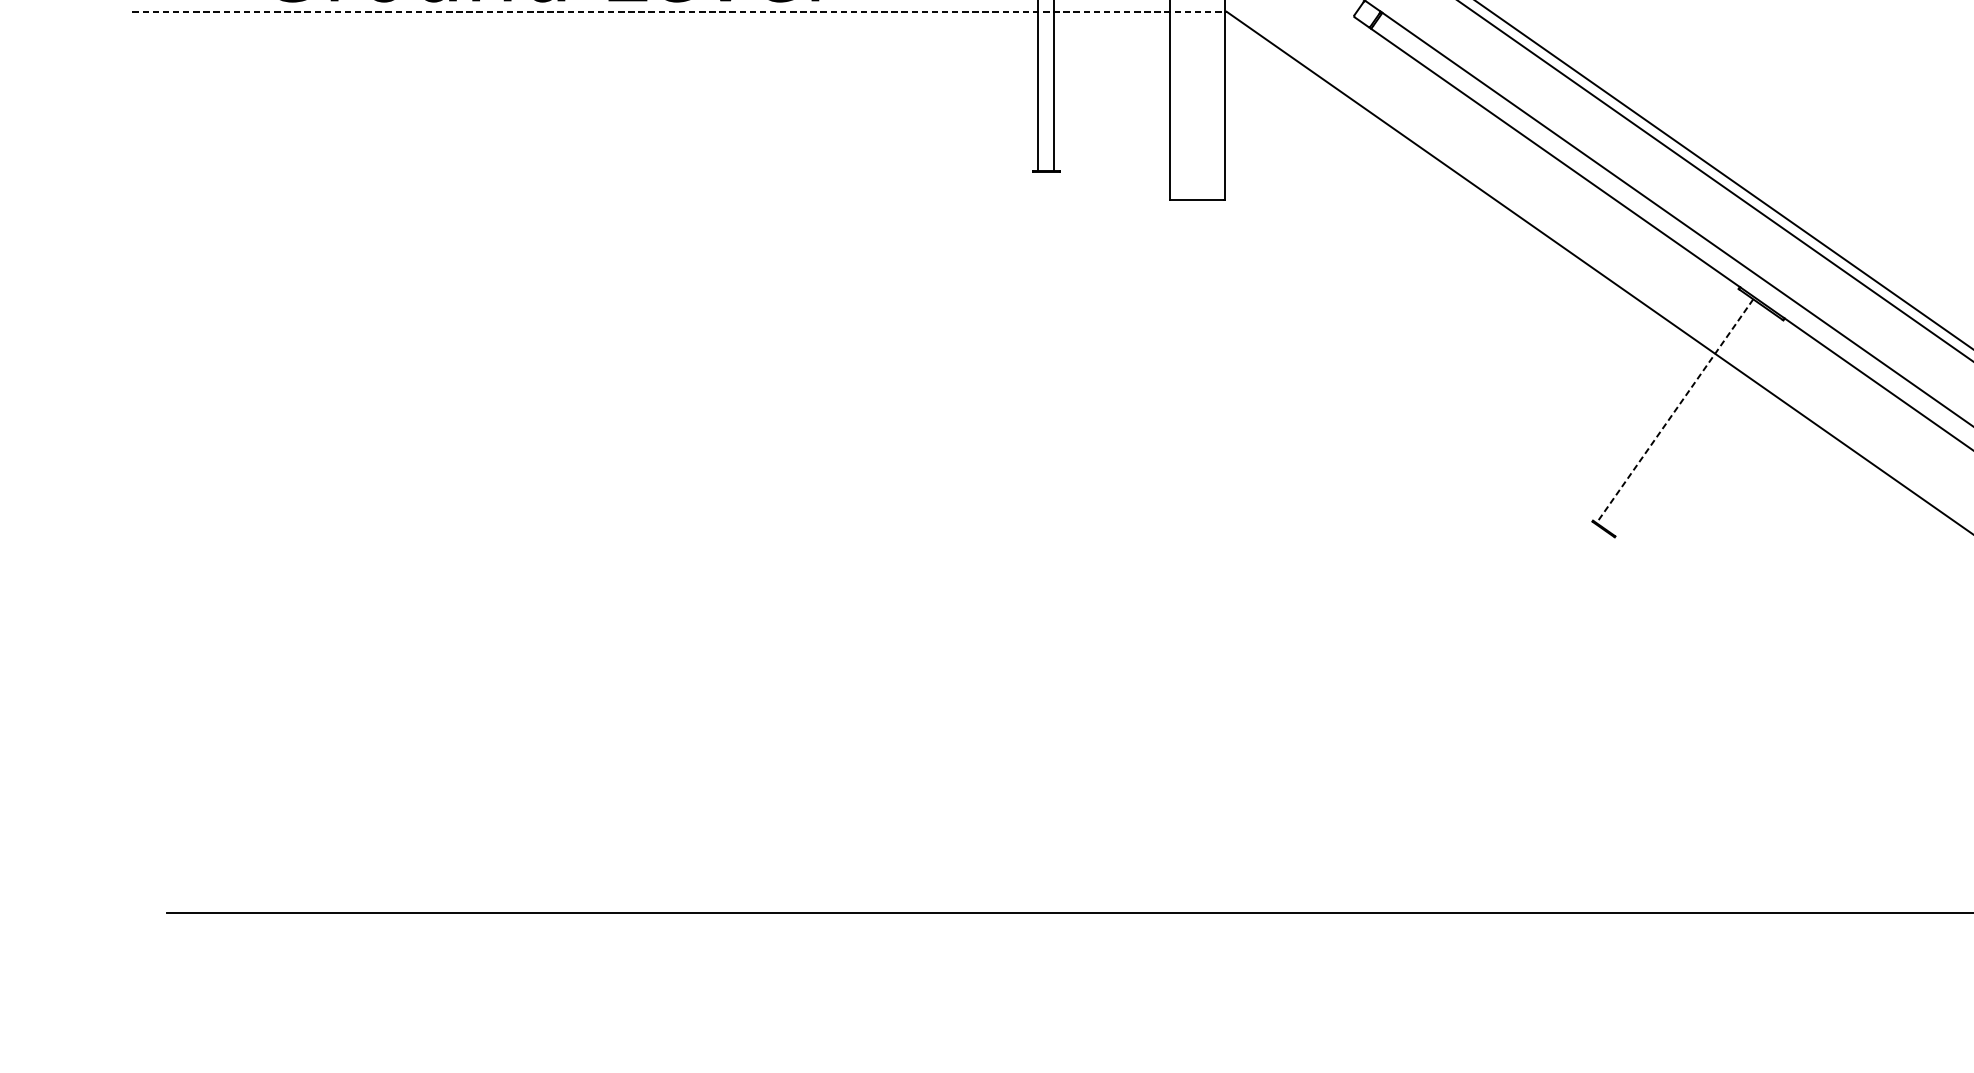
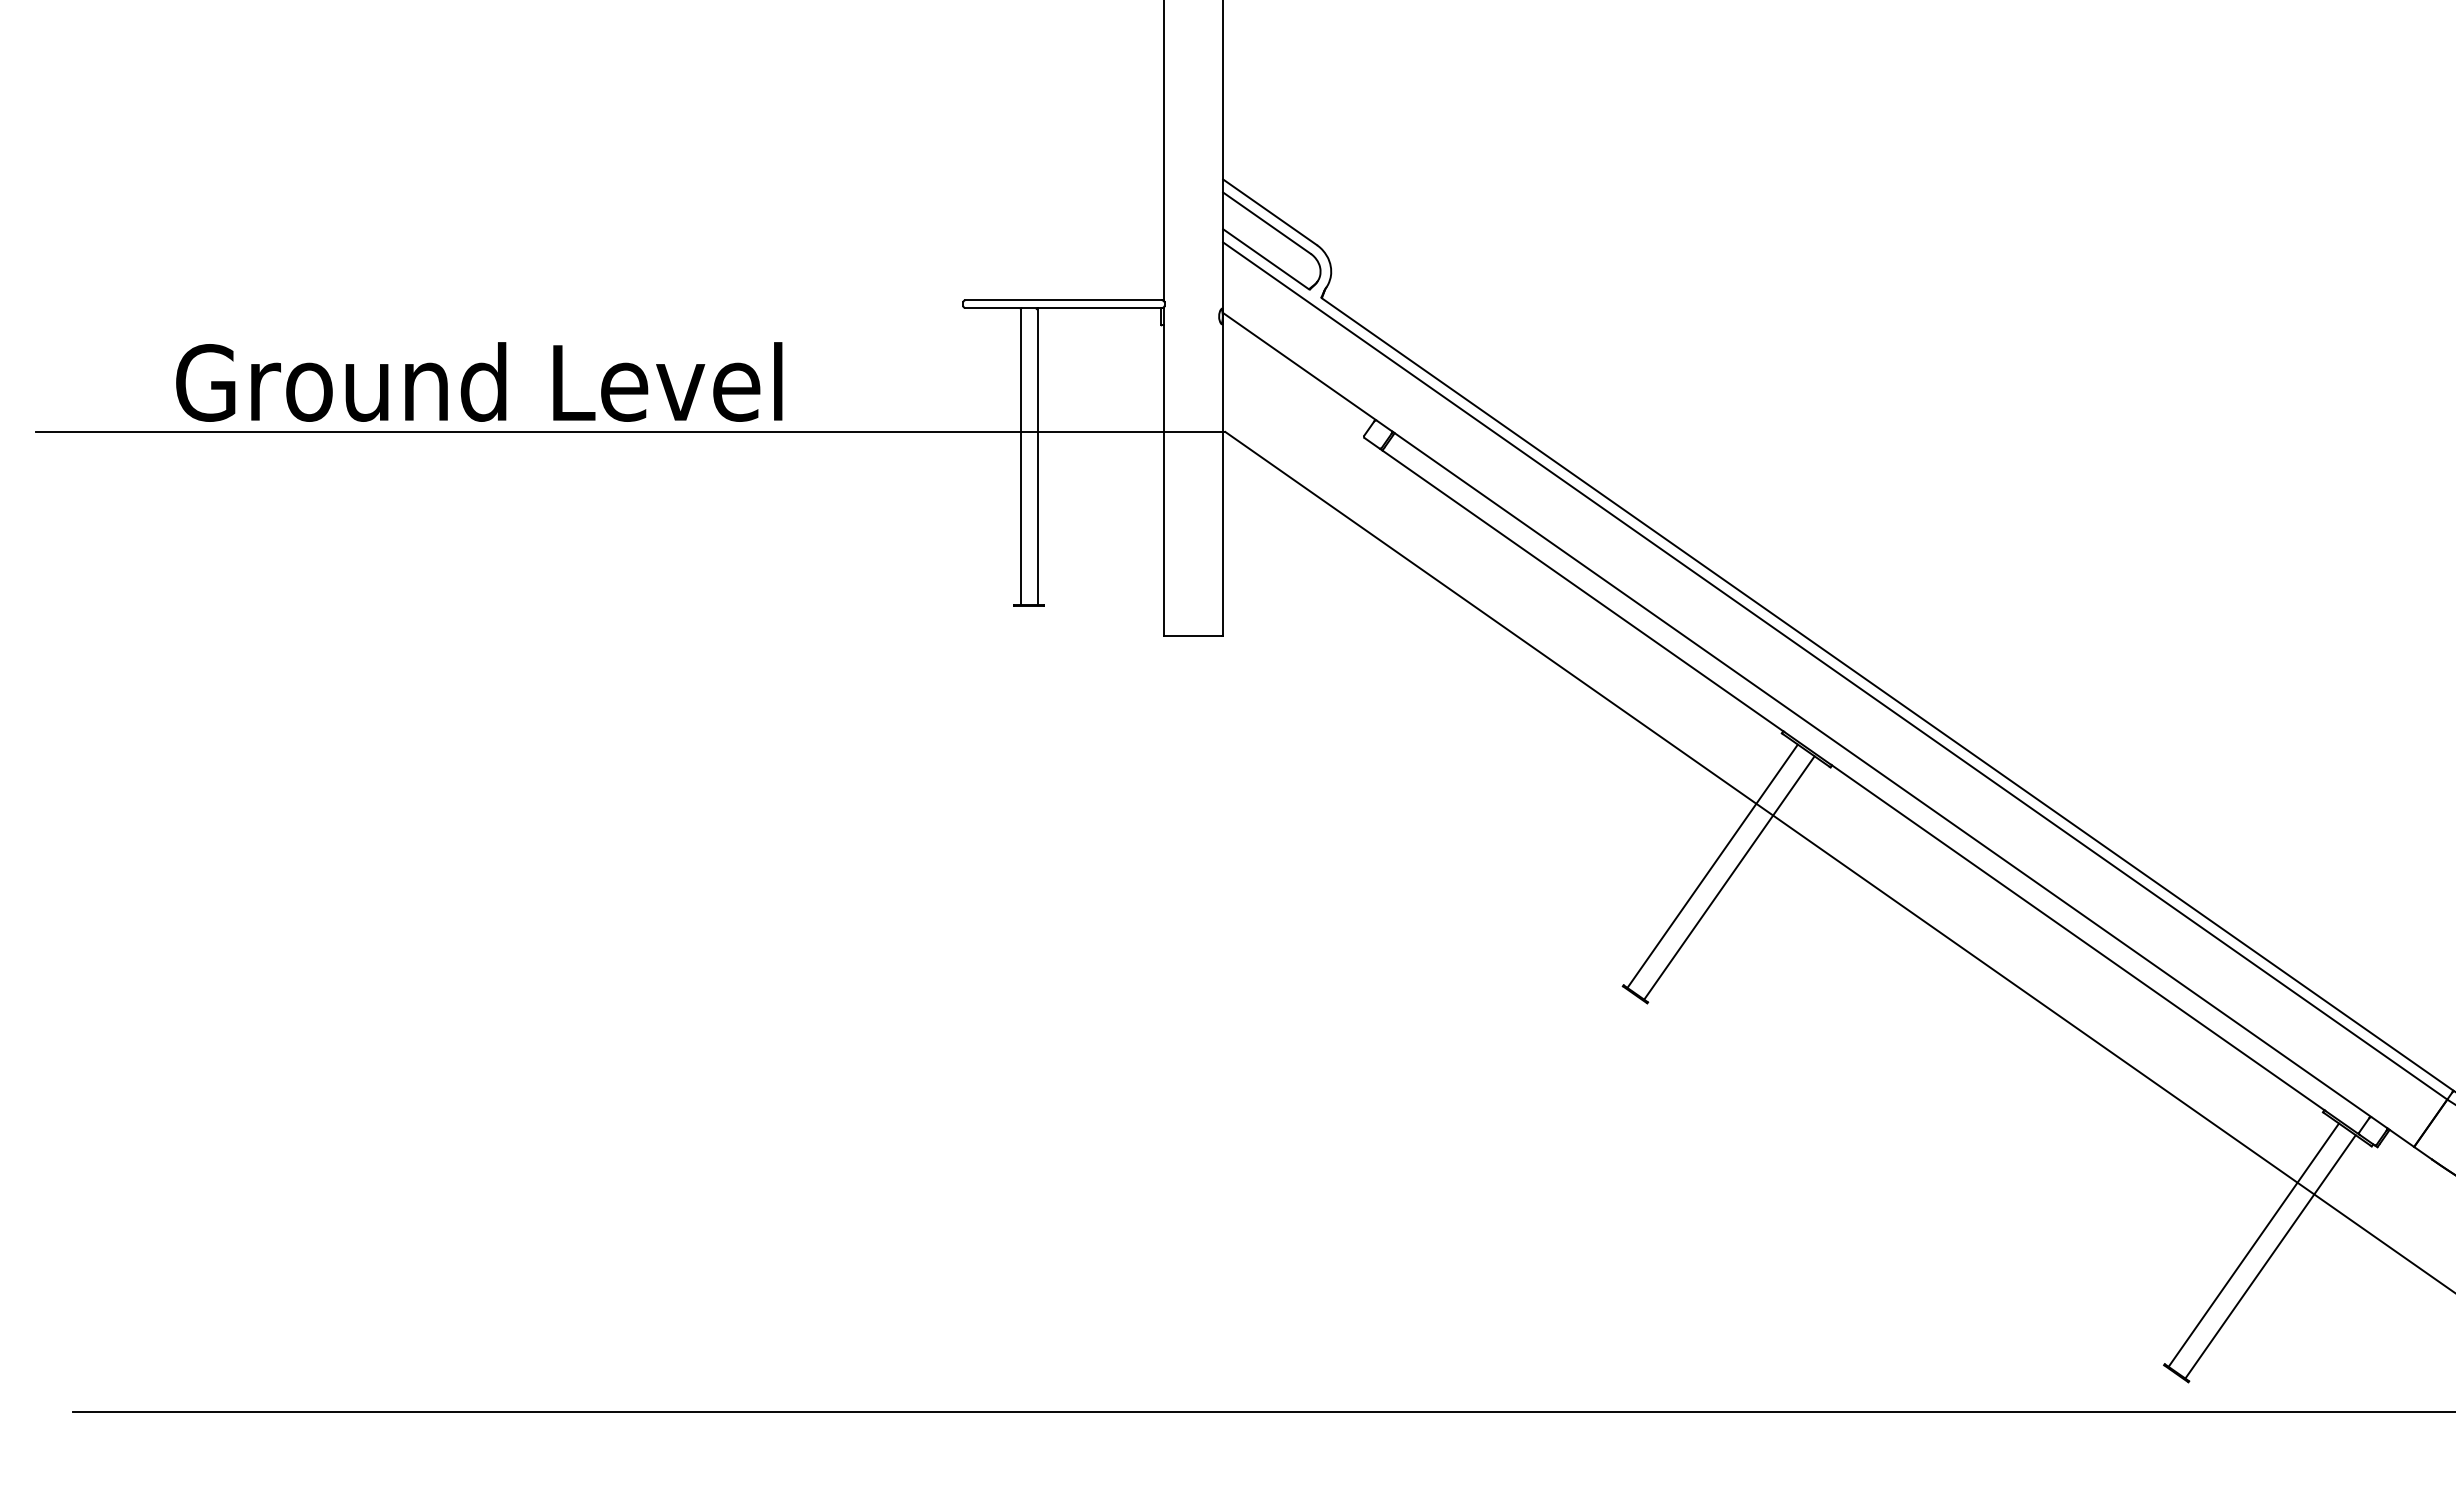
line: (679, 11) -> (630, 431), dashed -> solid
line: (1674, 411) -> (1712, 866), dashed -> solid
line: (1690, 421) -> (1729, 877), added

